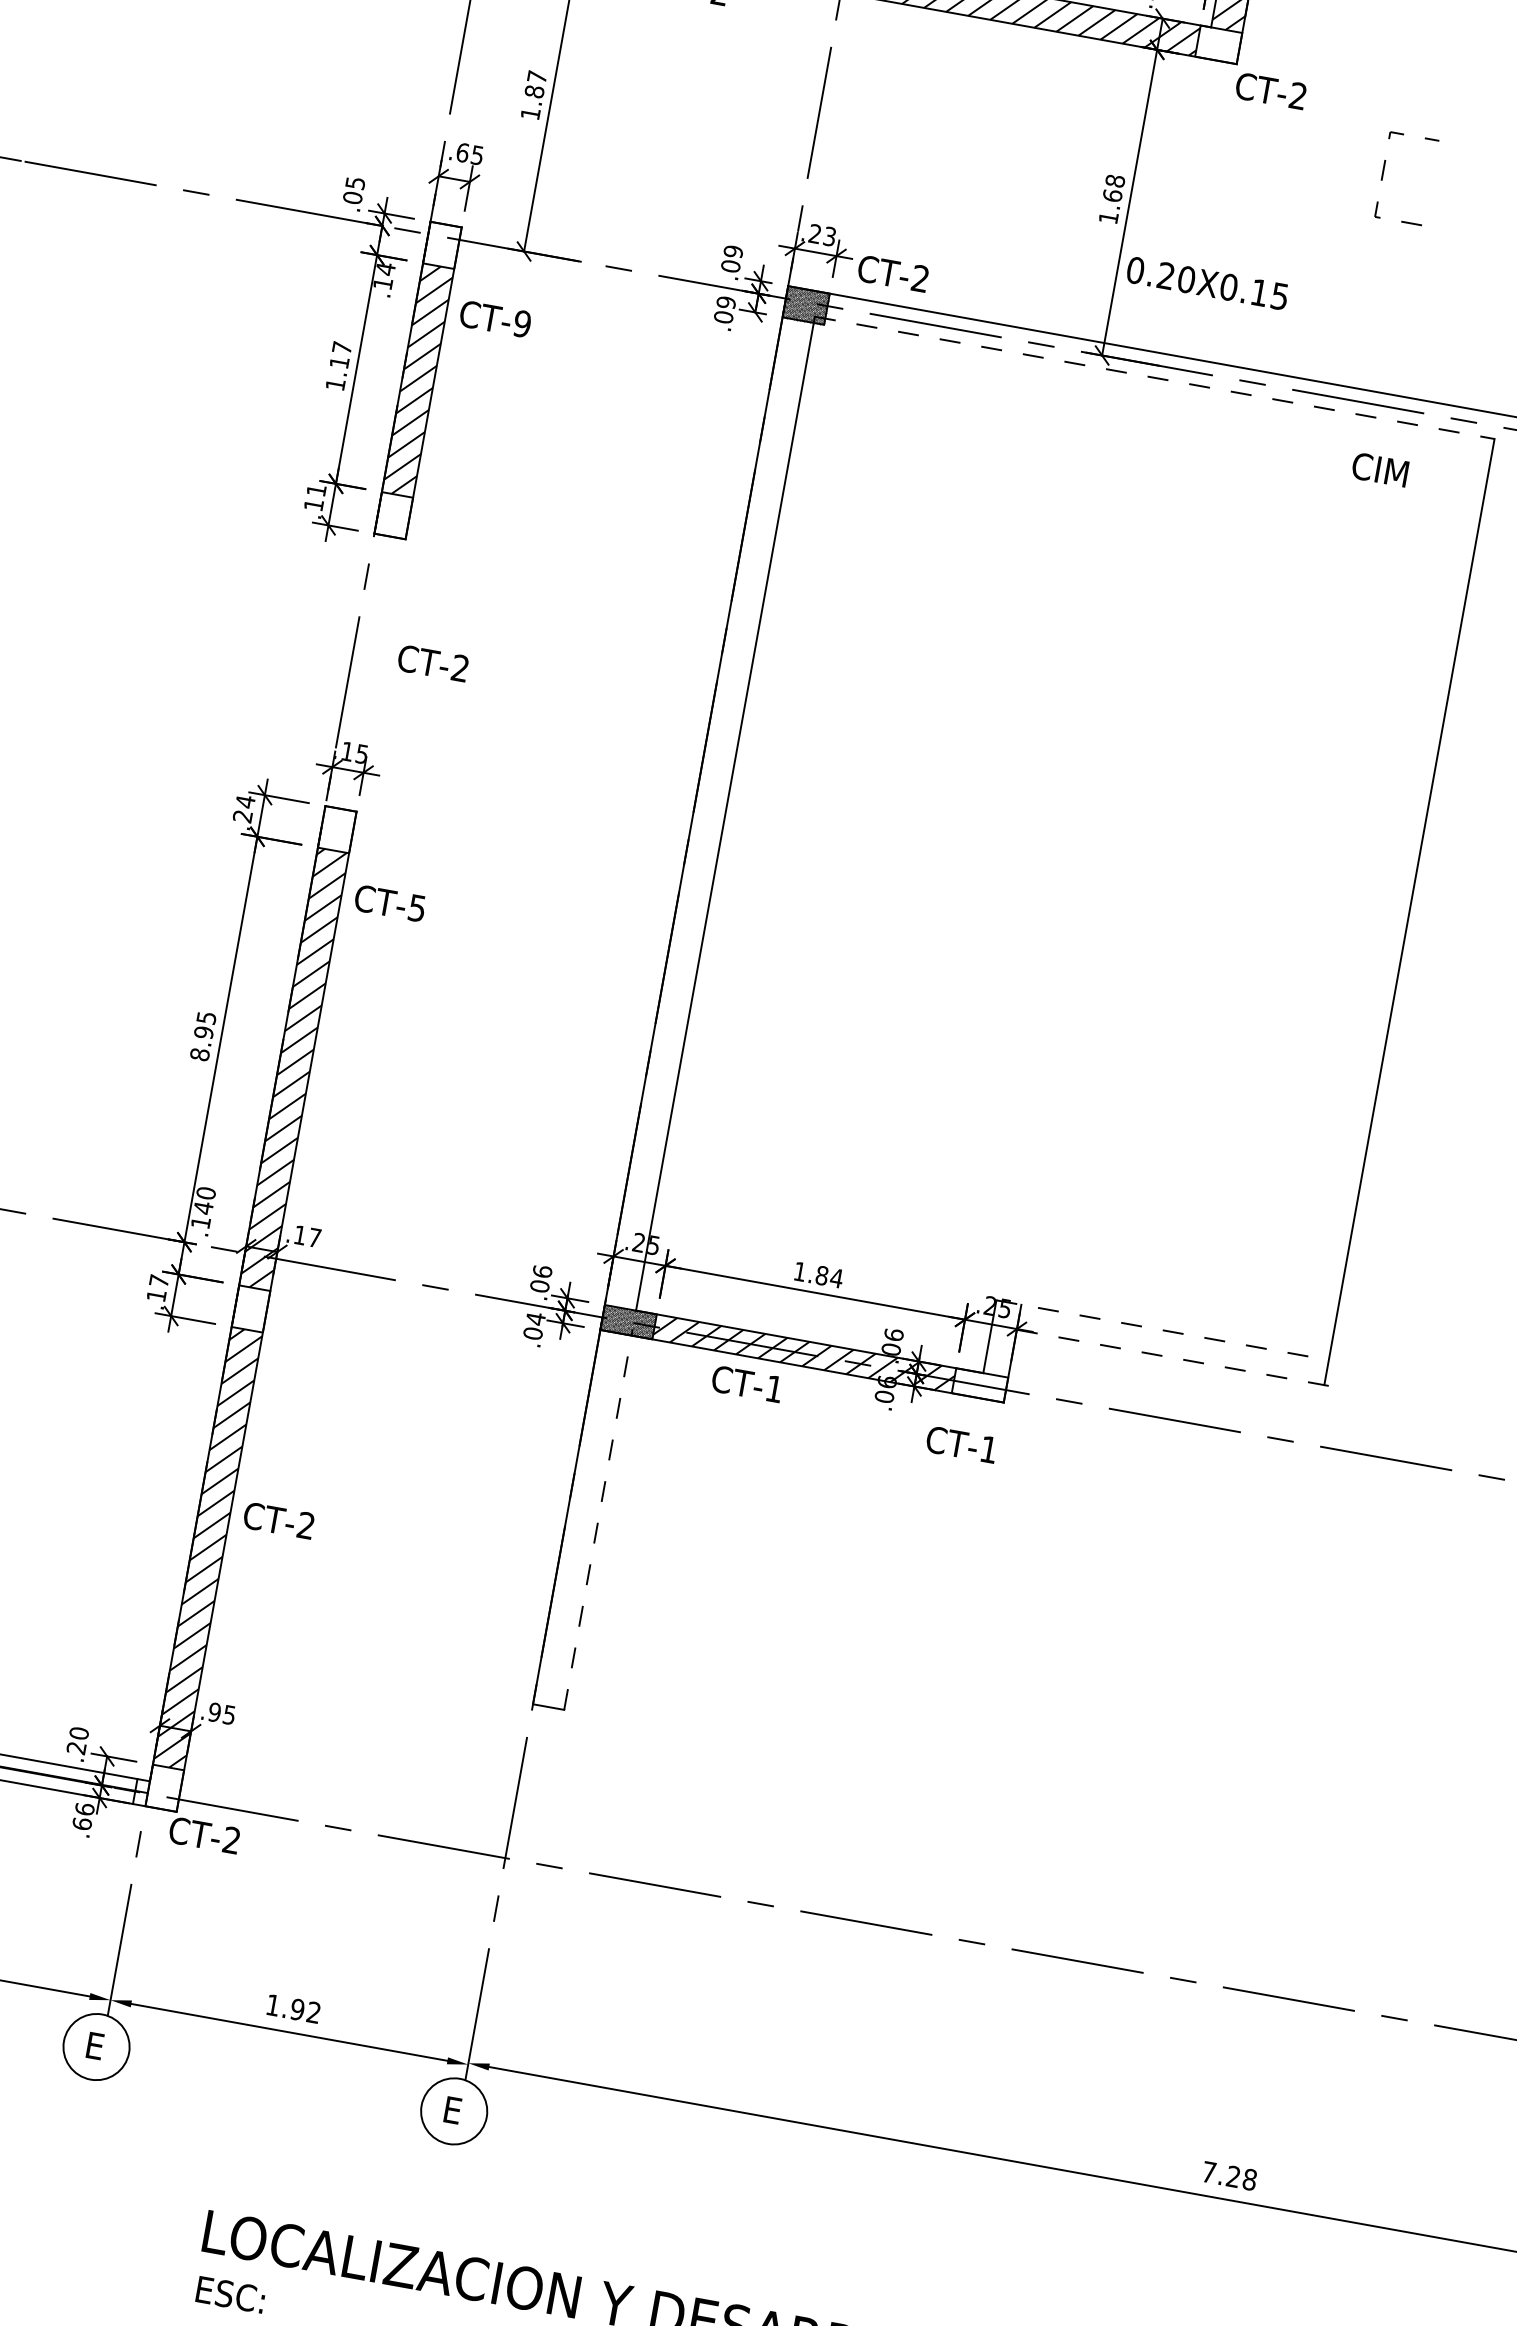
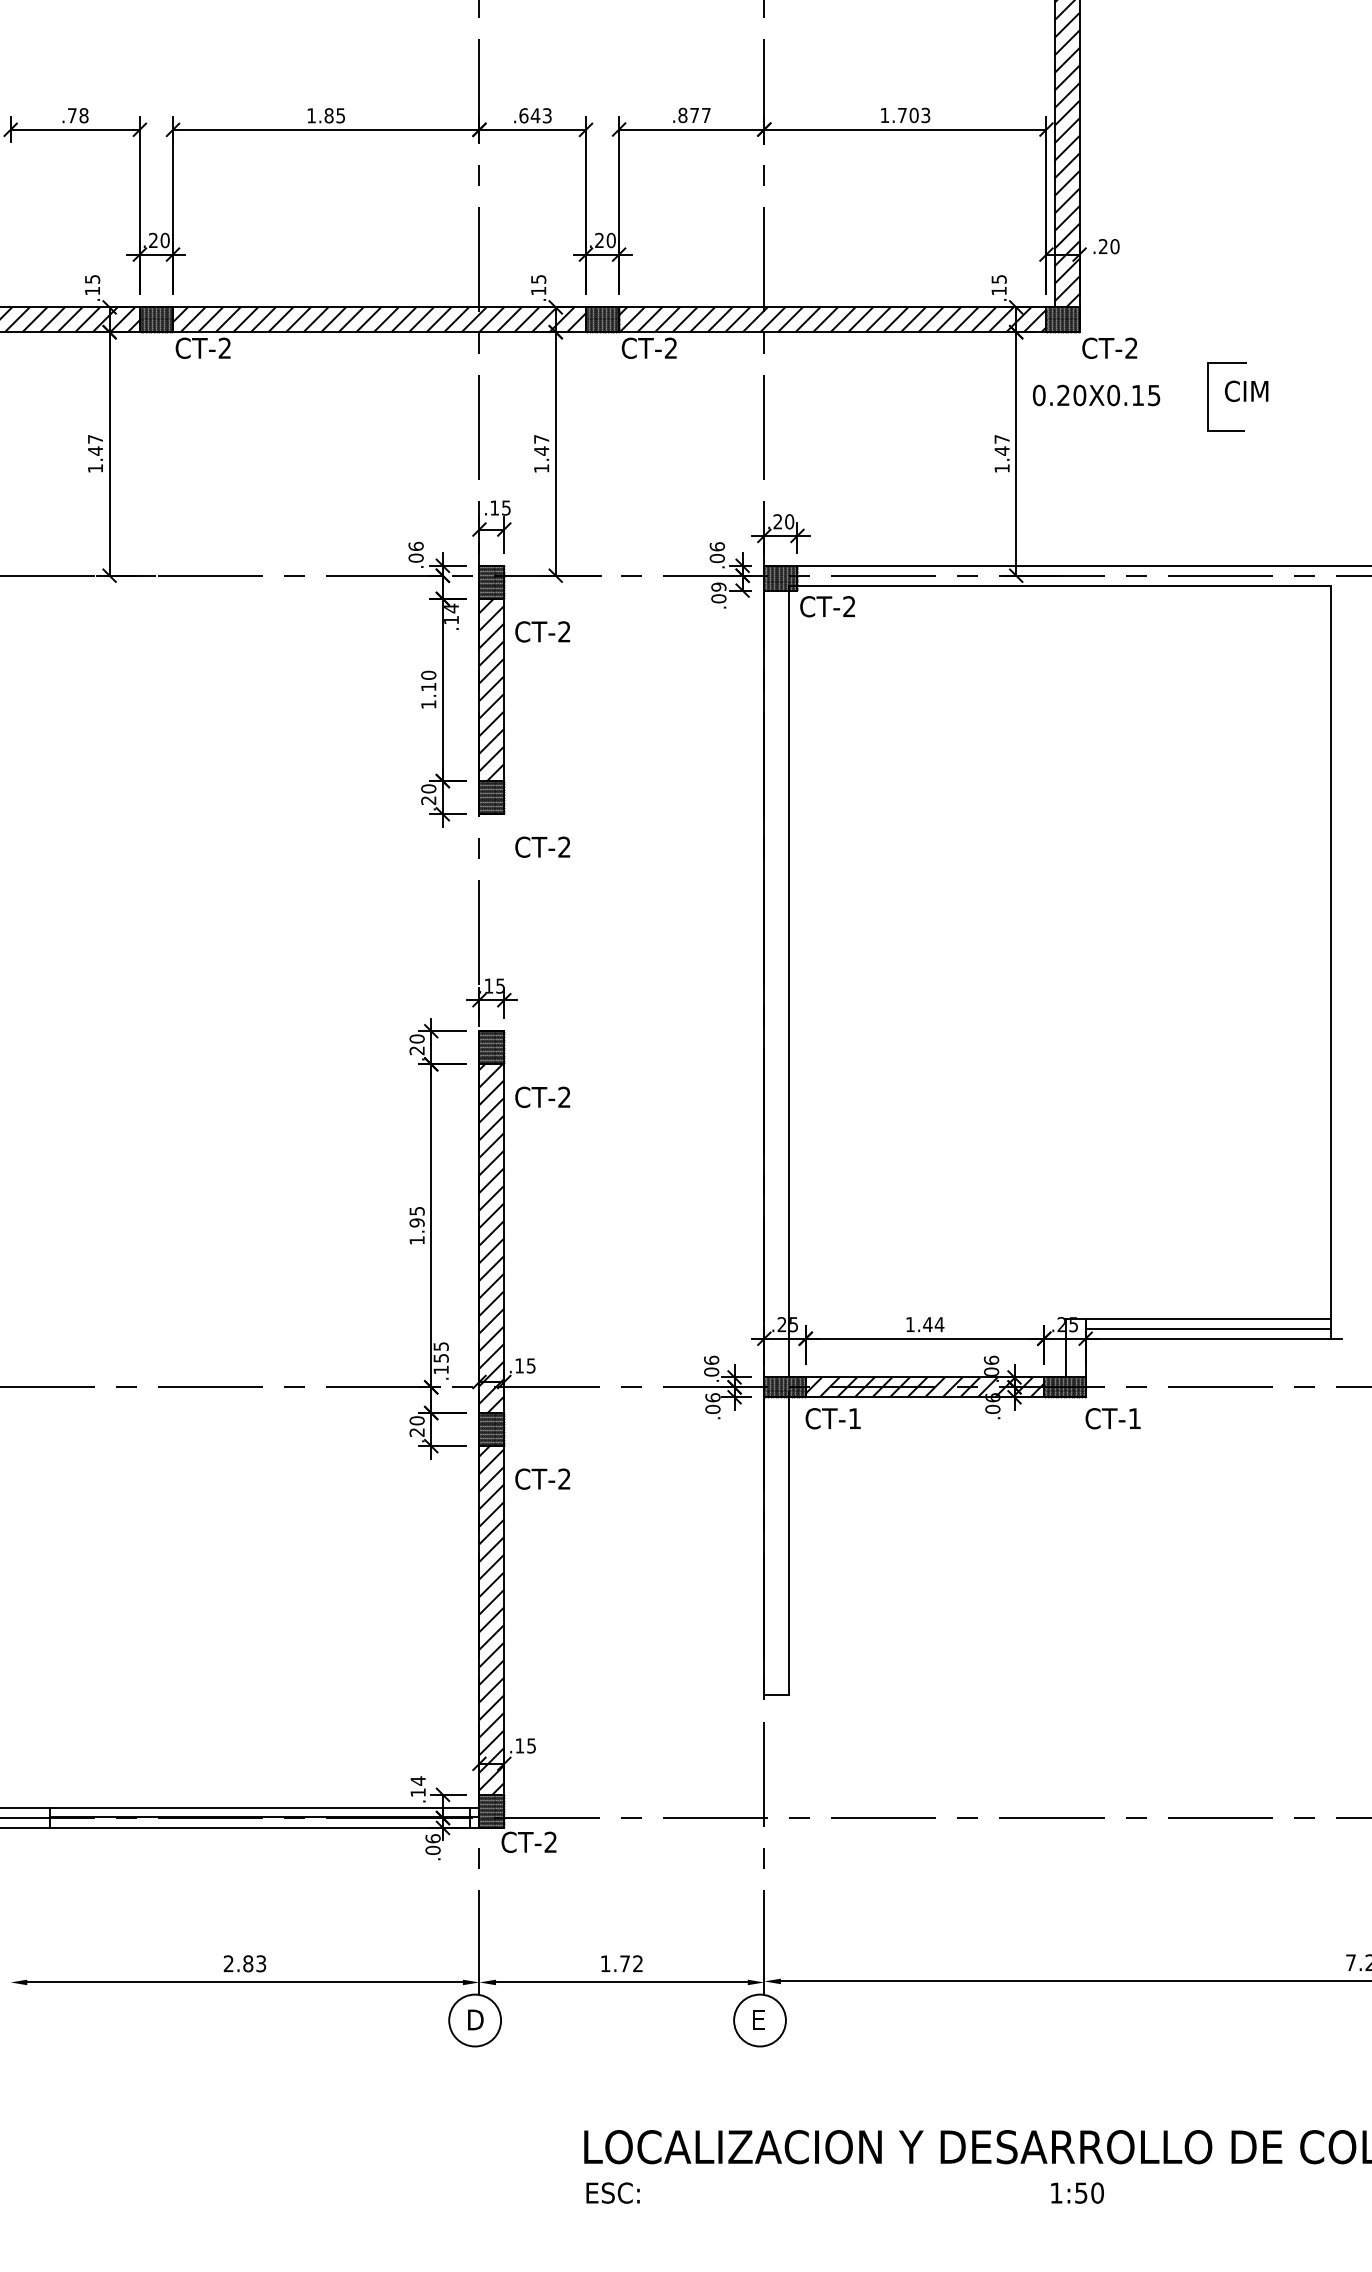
hatch: (1218, 44) -> (1062, 319), added
text: (534, 91) -> (541, 450), 1.87 -> 1.47
text: (462, 152) -> (494, 507), .65 -> .15
line: (1382, 173) -> (1207, 396), dashed -> solid
text: (354, 181) -> (415, 545), .05 -> .06
text: (1113, 187) -> (1001, 444), 1.68 -> 1.47
text: (829, 236) -> (789, 521), .23 -> .20
hatch: (442, 244) -> (491, 581), added
text: (732, 251) -> (716, 546), .09 -> .06
text: (893, 273) -> (827, 606), moved
text: (1207, 283) -> (1096, 395), moved
text: (522, 323) -> (564, 631), CT-9 -> CT-2
text: (342, 346) -> (428, 674), 1.17 -> 1.10
line: (1154, 377) -> (1059, 585), dashed -> solid
text: (1380, 468) -> (1246, 390), moved
text: (314, 497) -> (428, 794), .11 -> .20
hatch: (393, 515) -> (491, 797), added
text: (432, 662) -> (542, 846), moved
text: (244, 800) -> (416, 1038), .24 -> .20
hatch: (336, 829) -> (491, 1047), added
text: (417, 908) -> (564, 1097), CT-5 -> CT-2
text: (199, 1053) -> (416, 1239), 8.95 -> 1.95
text: (203, 1200) -> (440, 1352), .140 -> .155
text: (314, 1237) -> (530, 1365), .17 -> .15
text: (821, 1275) -> (927, 1324), 1.84 -> 1.44
text: (157, 1288) -> (416, 1426), .17 -> .20
hatch: (250, 1308) -> (491, 1429), added
text: (535, 1318) -> (712, 1397), .04 -> .06
line: (1162, 1330) -> (1198, 1319), dashed -> solid
line: (1172, 1343) -> (1207, 1328), added
line: (1178, 1359) -> (1214, 1339), dashed -> solid
text: (746, 1383) -> (832, 1418), moved
hatch: (979, 1384) -> (1064, 1386), added
text: (961, 1444) -> (1112, 1418), moved
text: (278, 1519) -> (542, 1478), moved
line: (598, 1519) -> (789, 1543), dashed -> solid
text: (214, 1711) -> (519, 1745), .95 -> .15
text: (77, 1740) -> (417, 1786), .20 -> .14
hatch: (164, 1788) -> (491, 1811), added
text: (81, 1822) -> (432, 1849), .66 -> .06
text: (298, 2009) -> (625, 1963), 1.92 -> 1.72
text: (97, 2045) -> (475, 2019), E -> D

